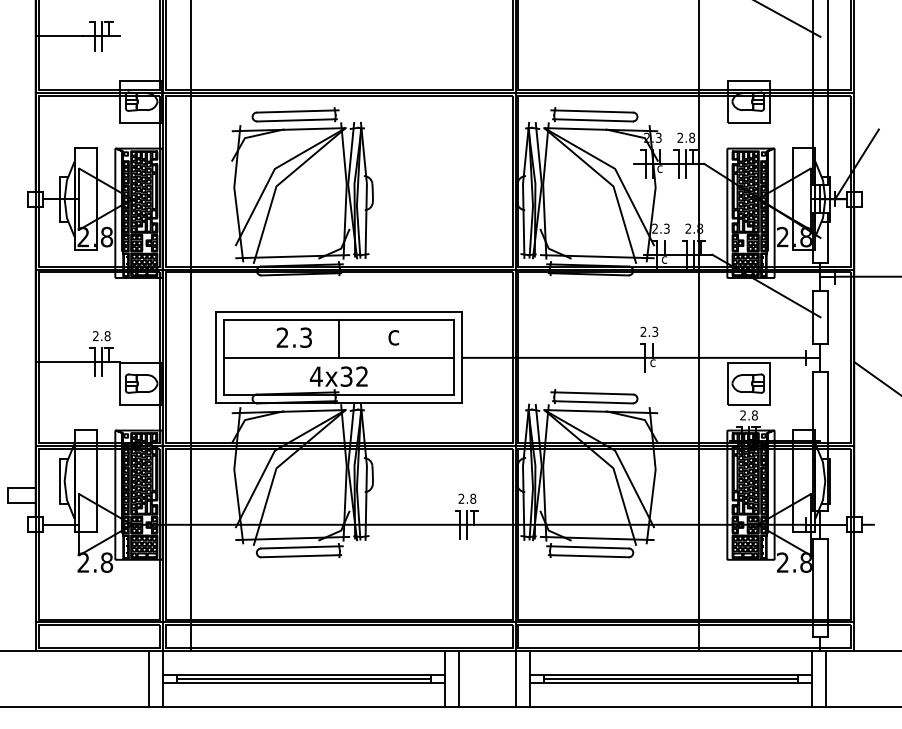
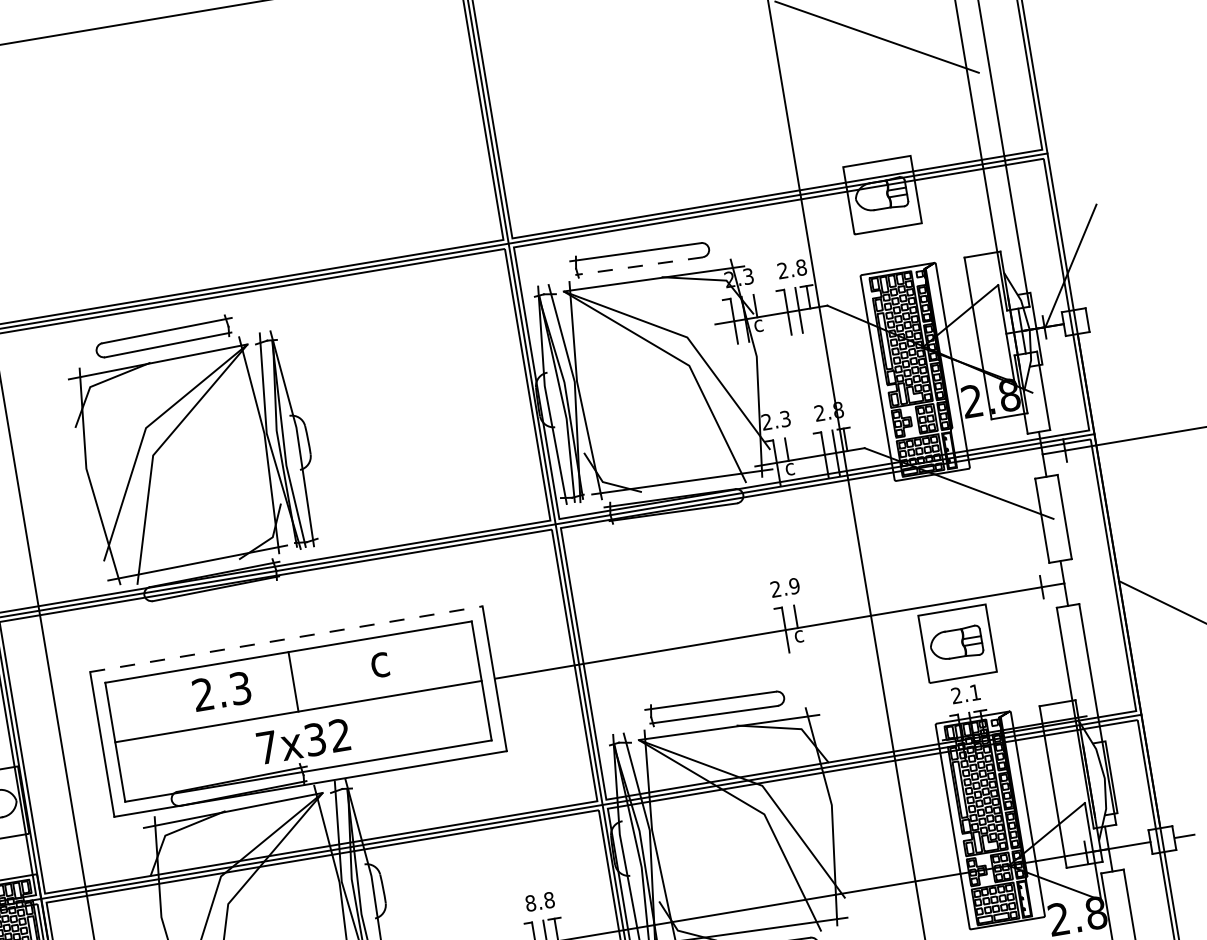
line: (593, 120) -> (639, 266), solid -> dashed
line: (339, 312) -> (287, 639), solid -> dashed
text: (655, 331) -> (794, 585), 2.3 -> 2.9
text: (315, 376) -> (265, 747), 4x32 -> 7x32
text: (754, 415) -> (974, 692), 2.8 -> 2.1
text: (461, 498) -> (530, 902), 2.8 -> 8.8

